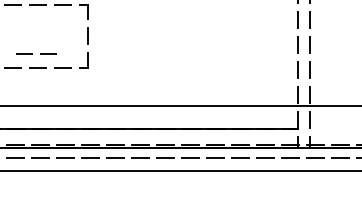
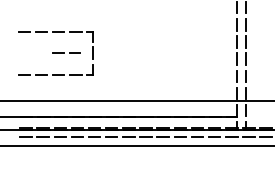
line: (33, 52) -> (64, 52), moved

